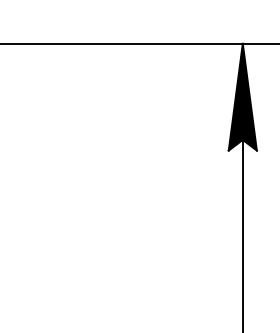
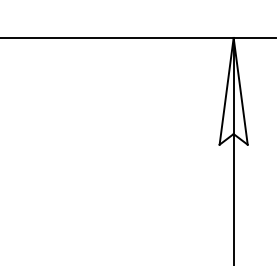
fill: (242, 96) -> (233, 90), removed

